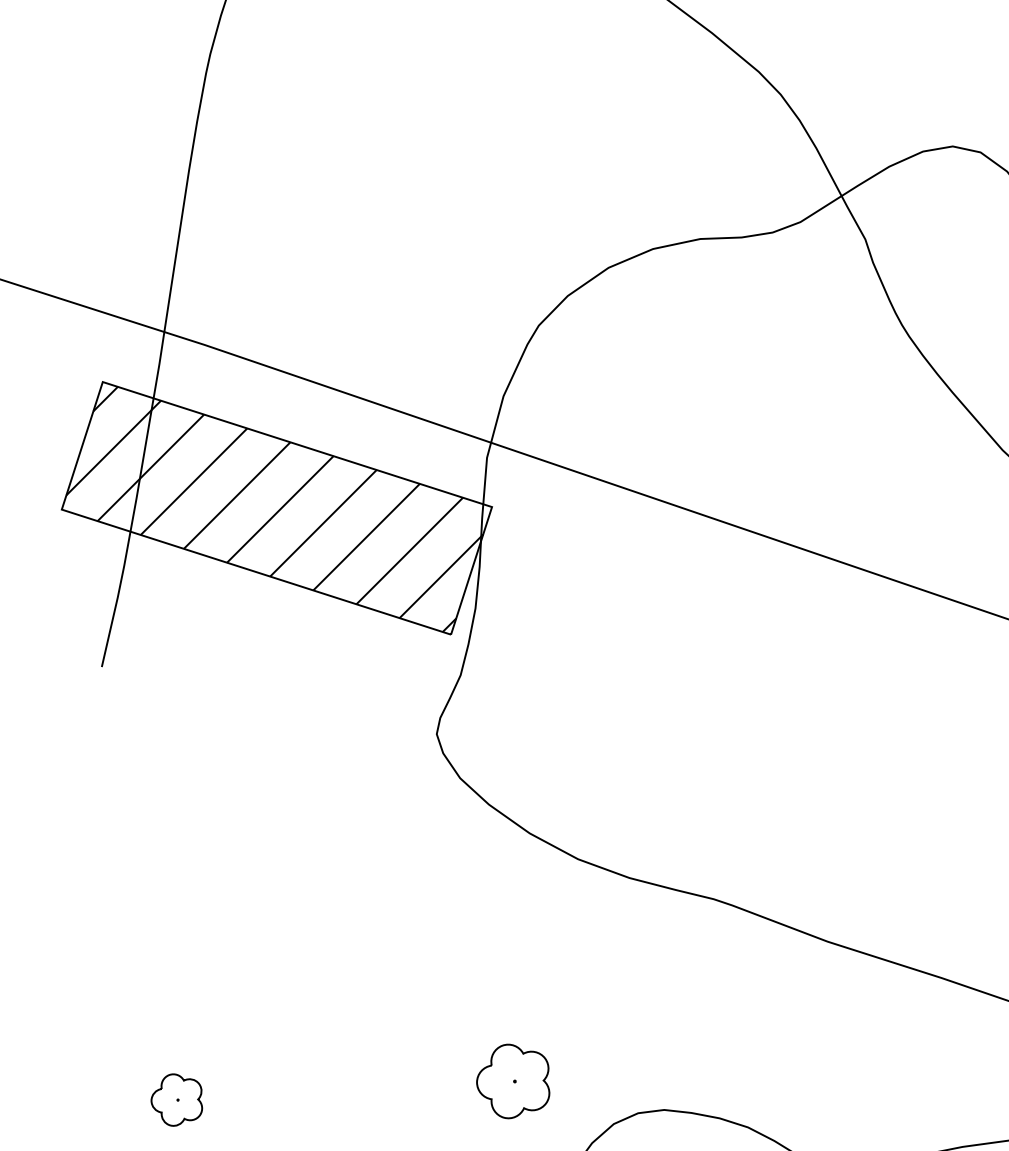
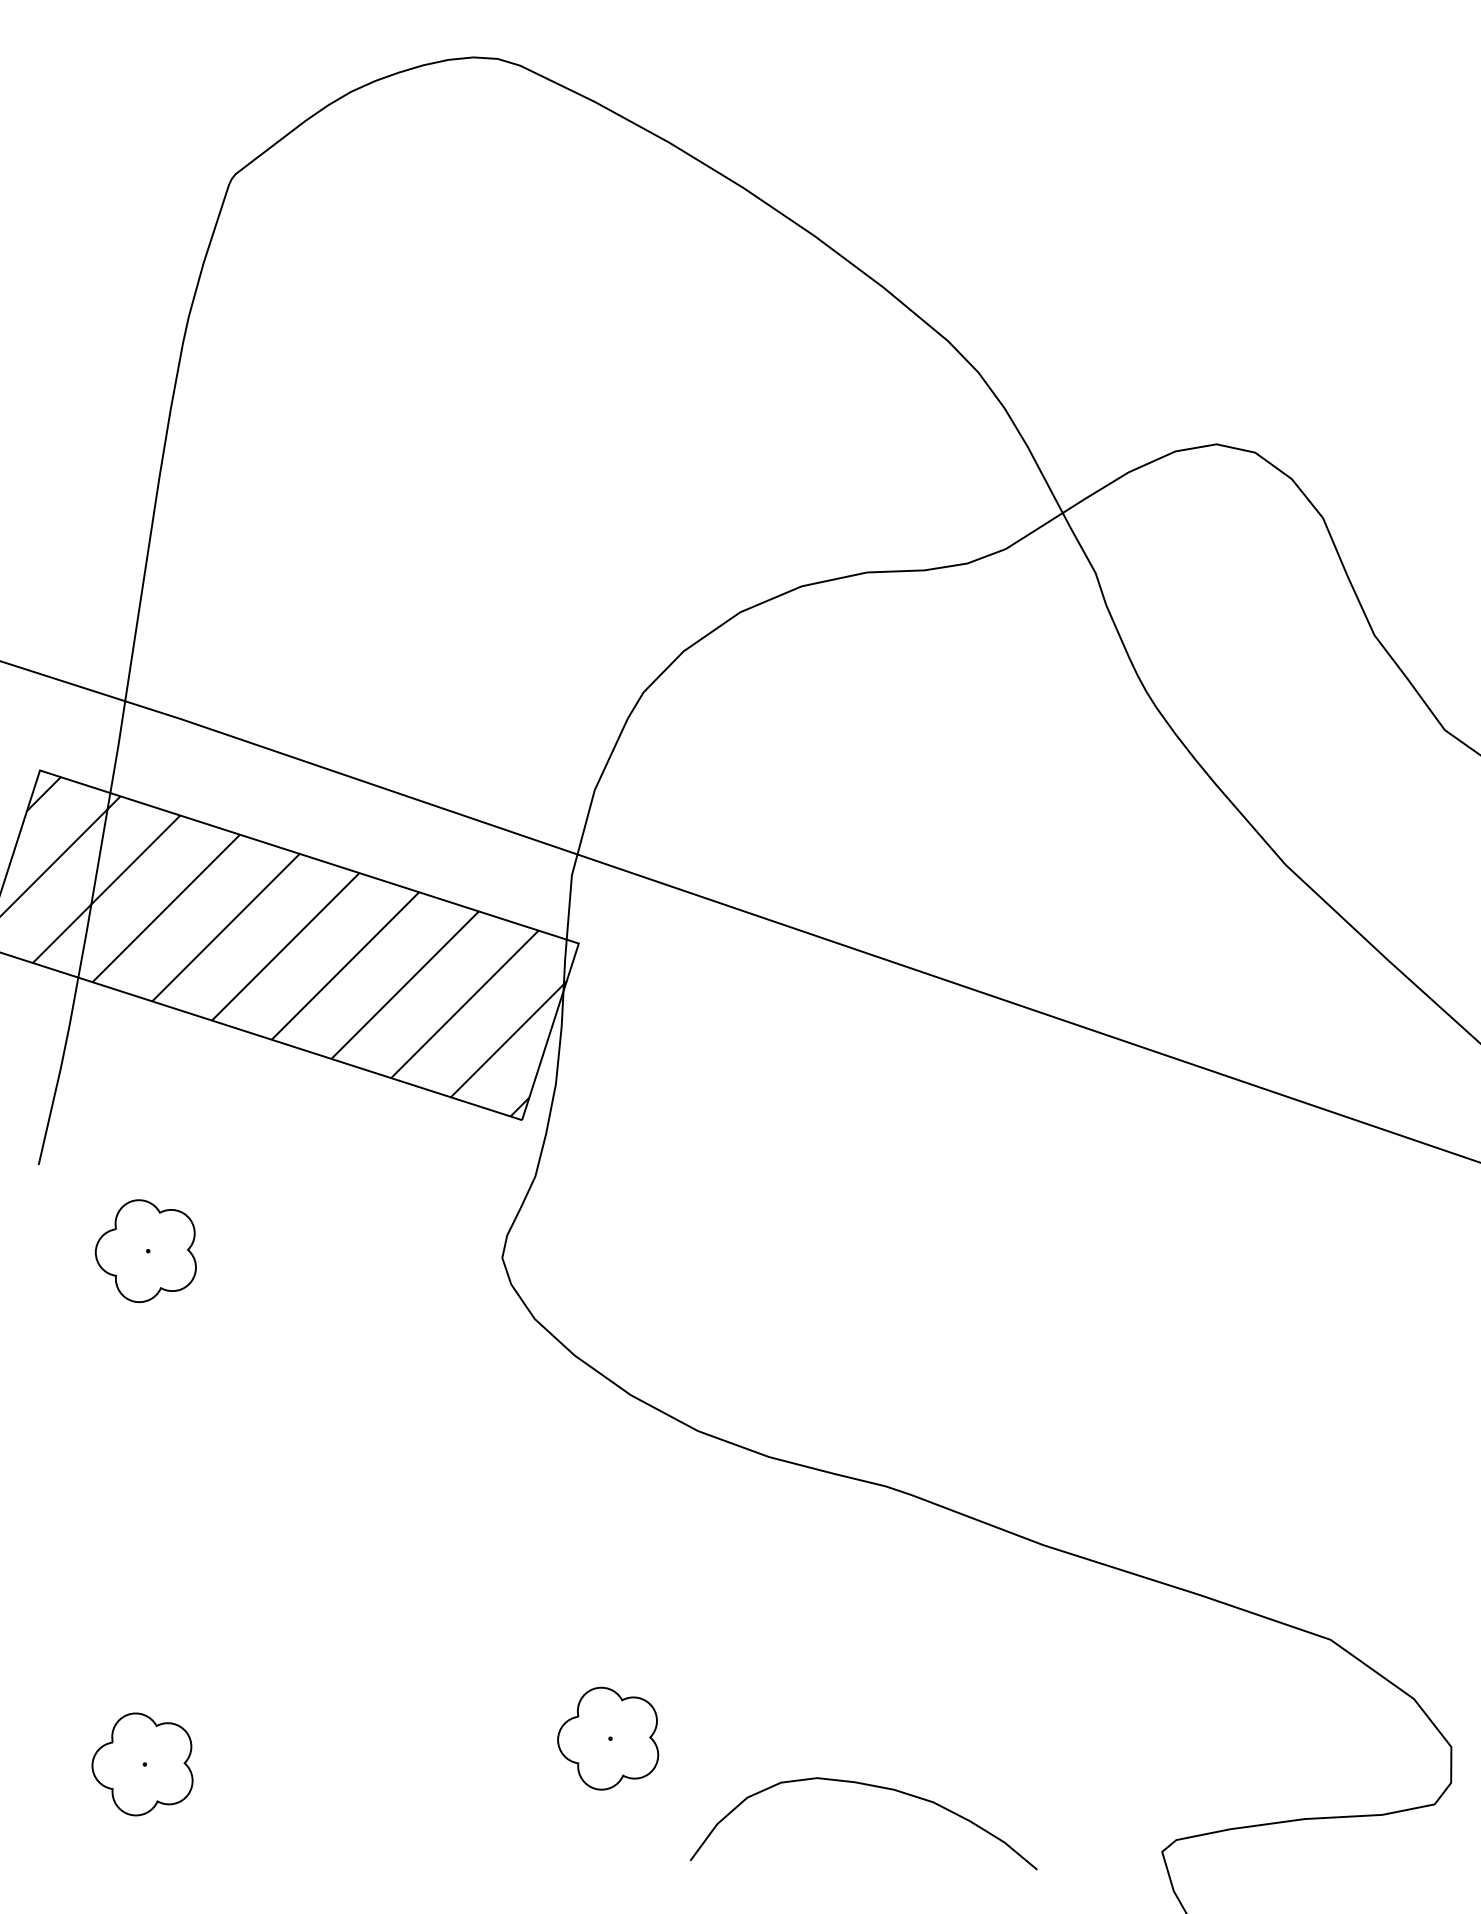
part: (179, 729) -> (145, 1251), added
part: (176, 1100) -> (142, 1764), size x1.43

